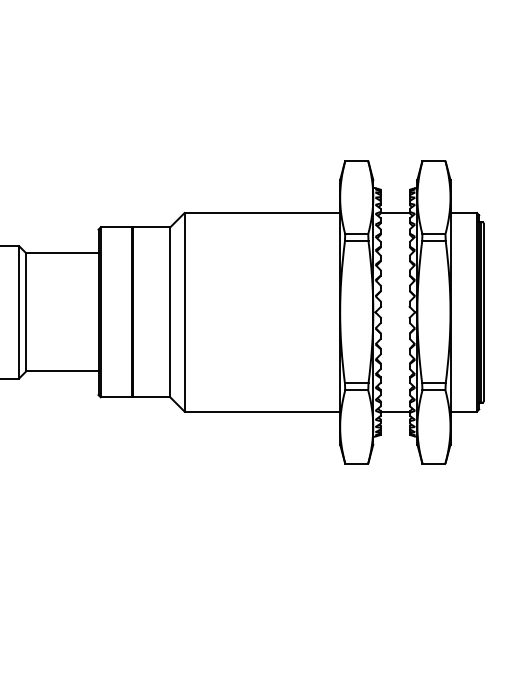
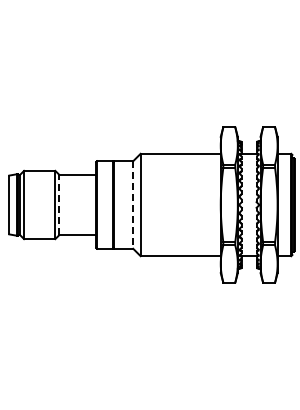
line: (27, 311) -> (59, 204), solid -> dashed
line: (170, 313) -> (133, 205), solid -> dashed

